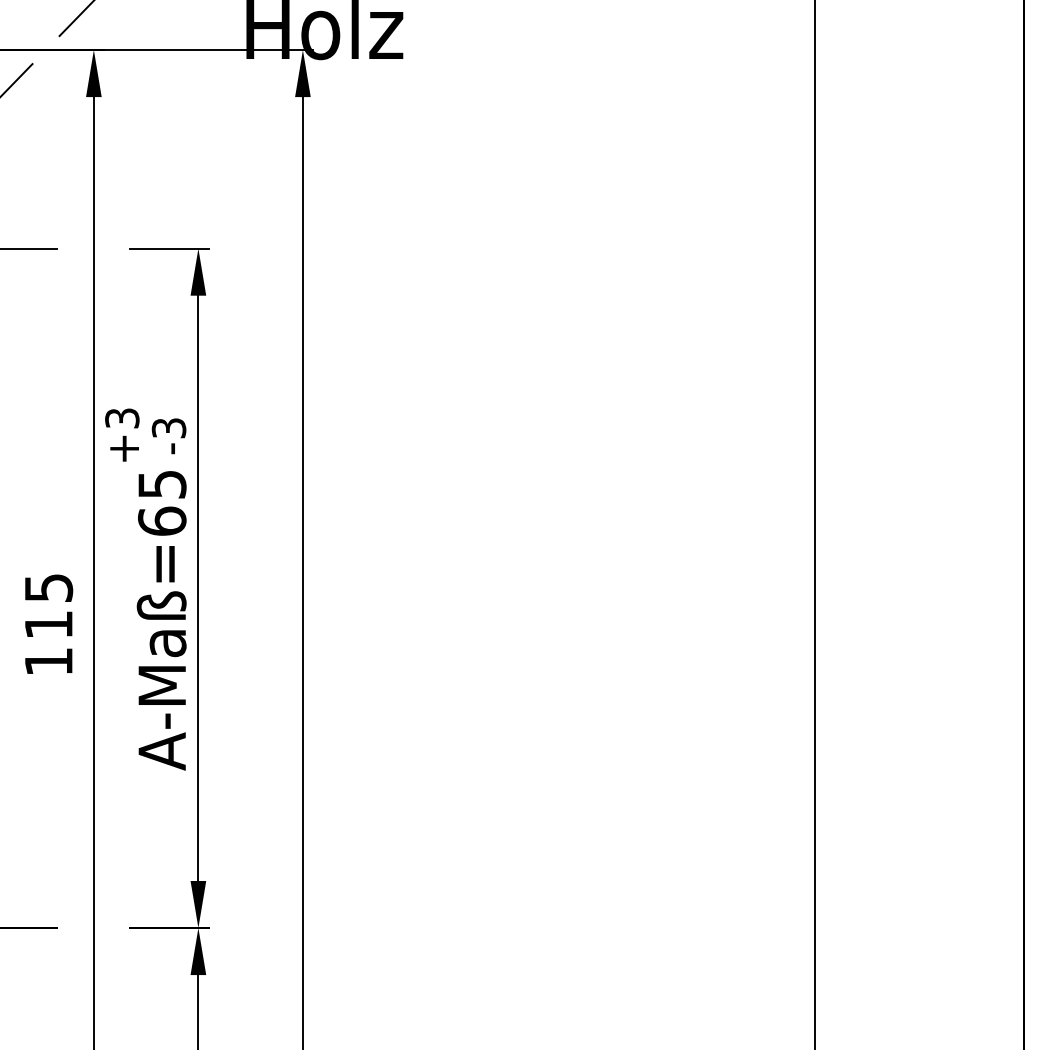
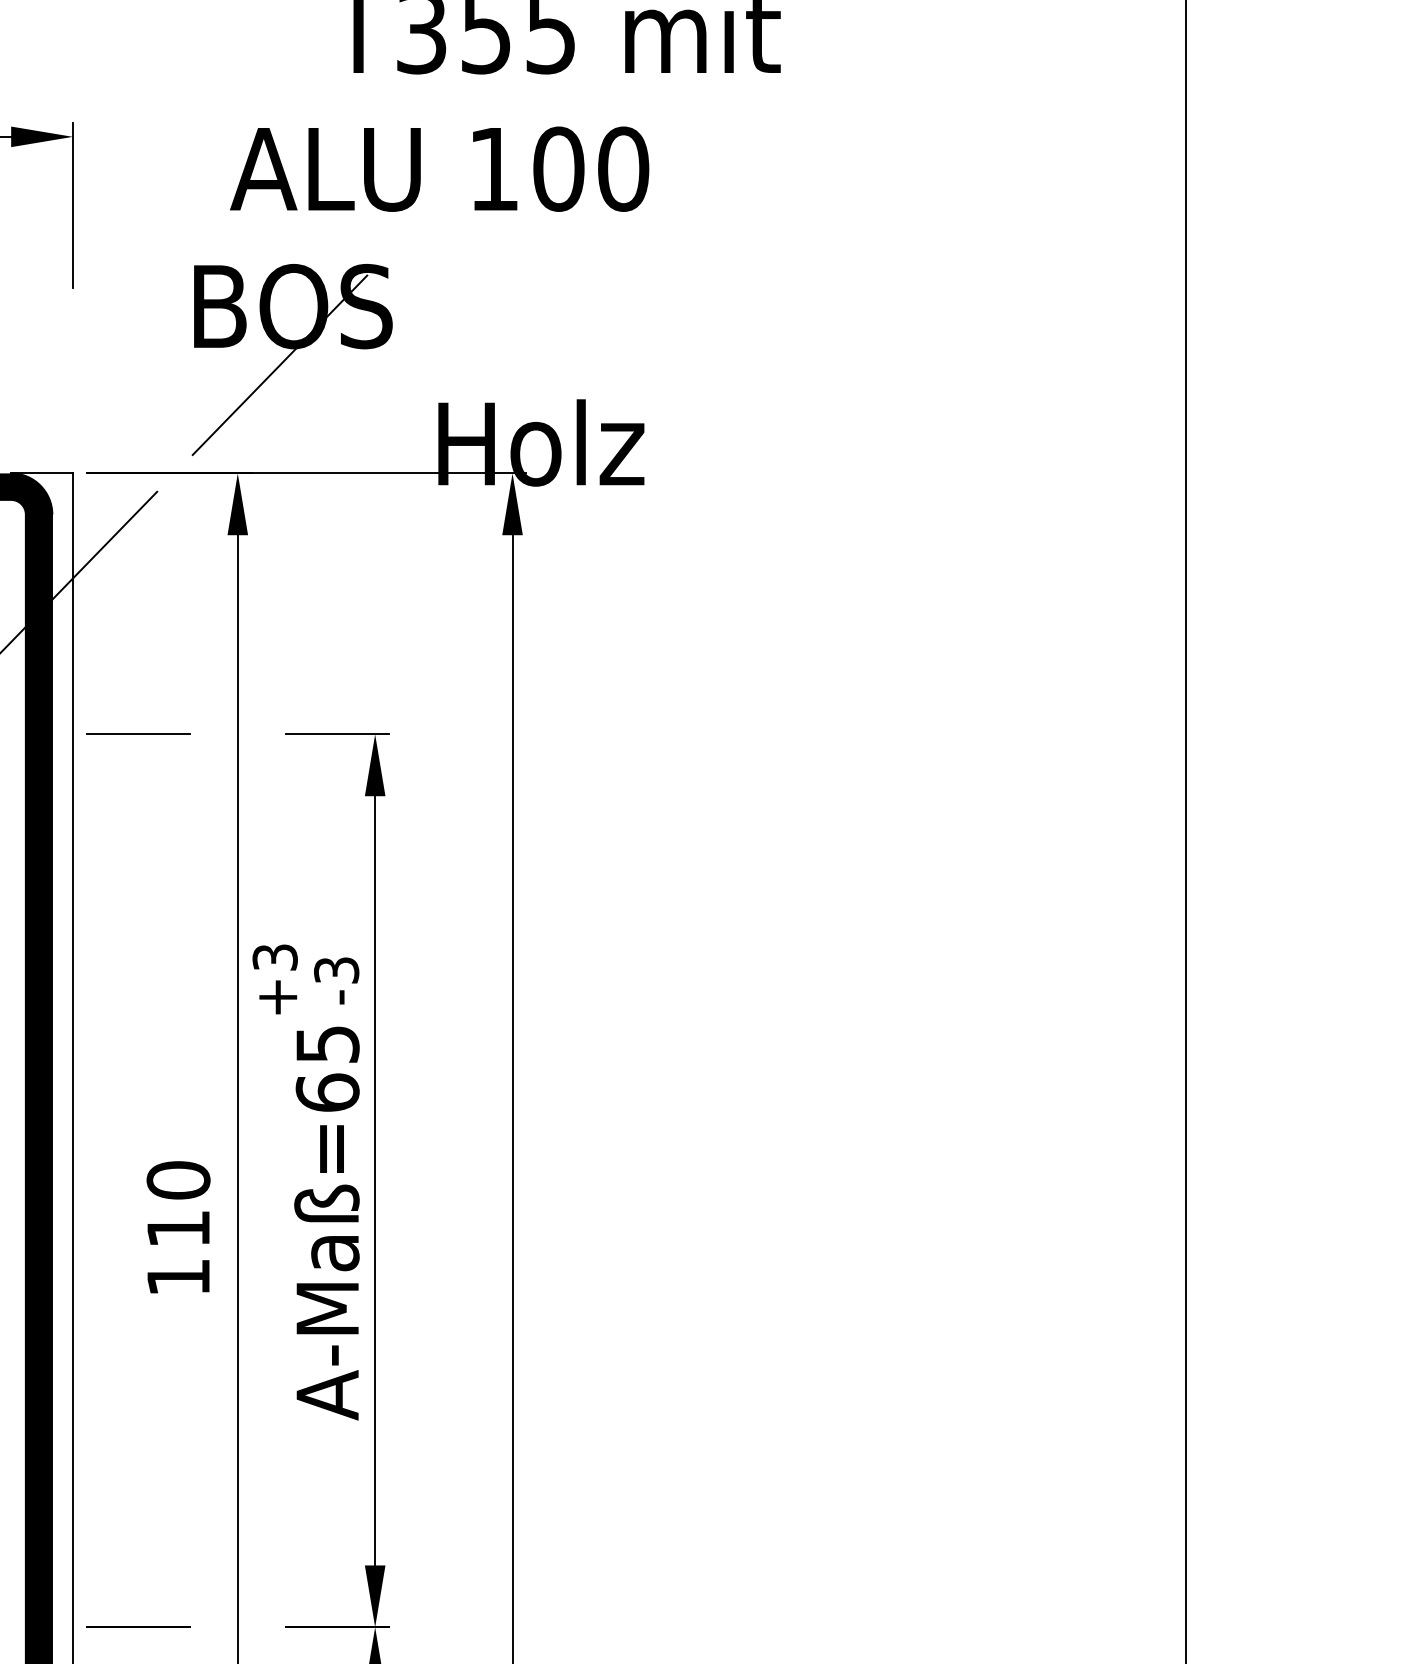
text: (48, 588) -> (178, 1180), 115 -> 110

